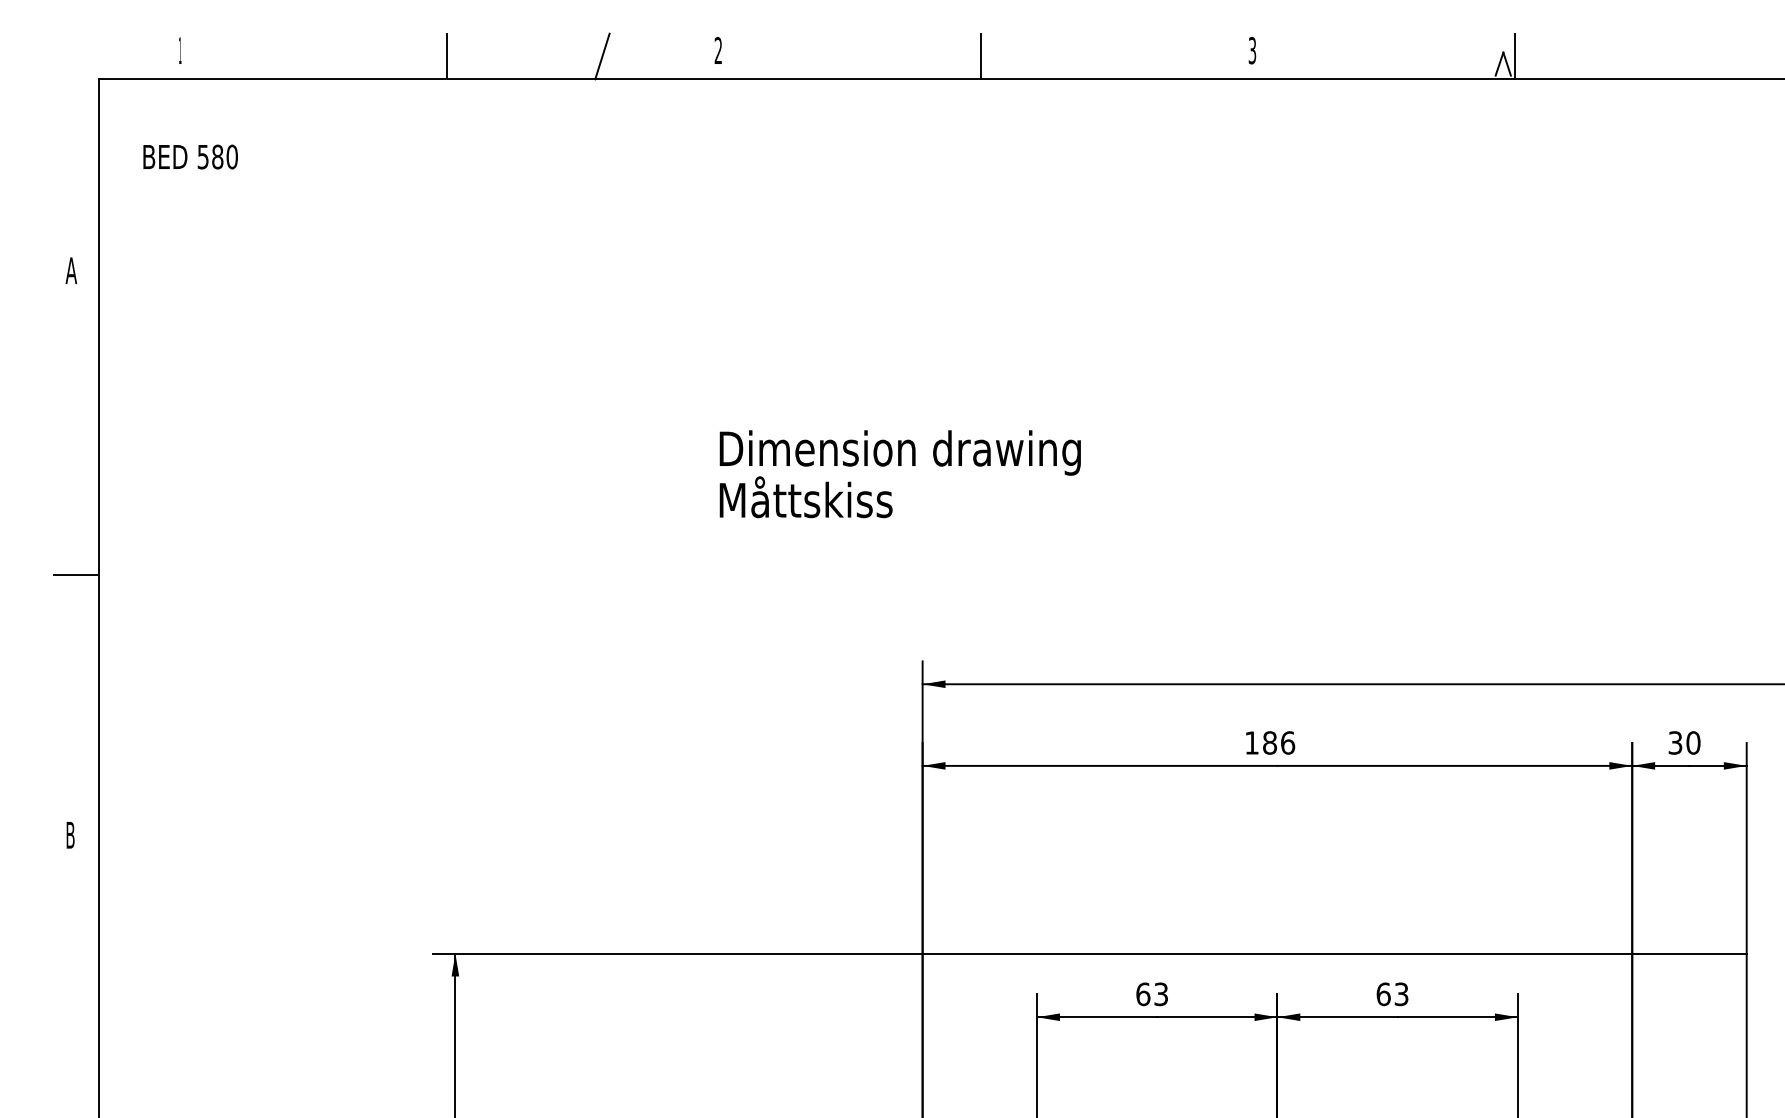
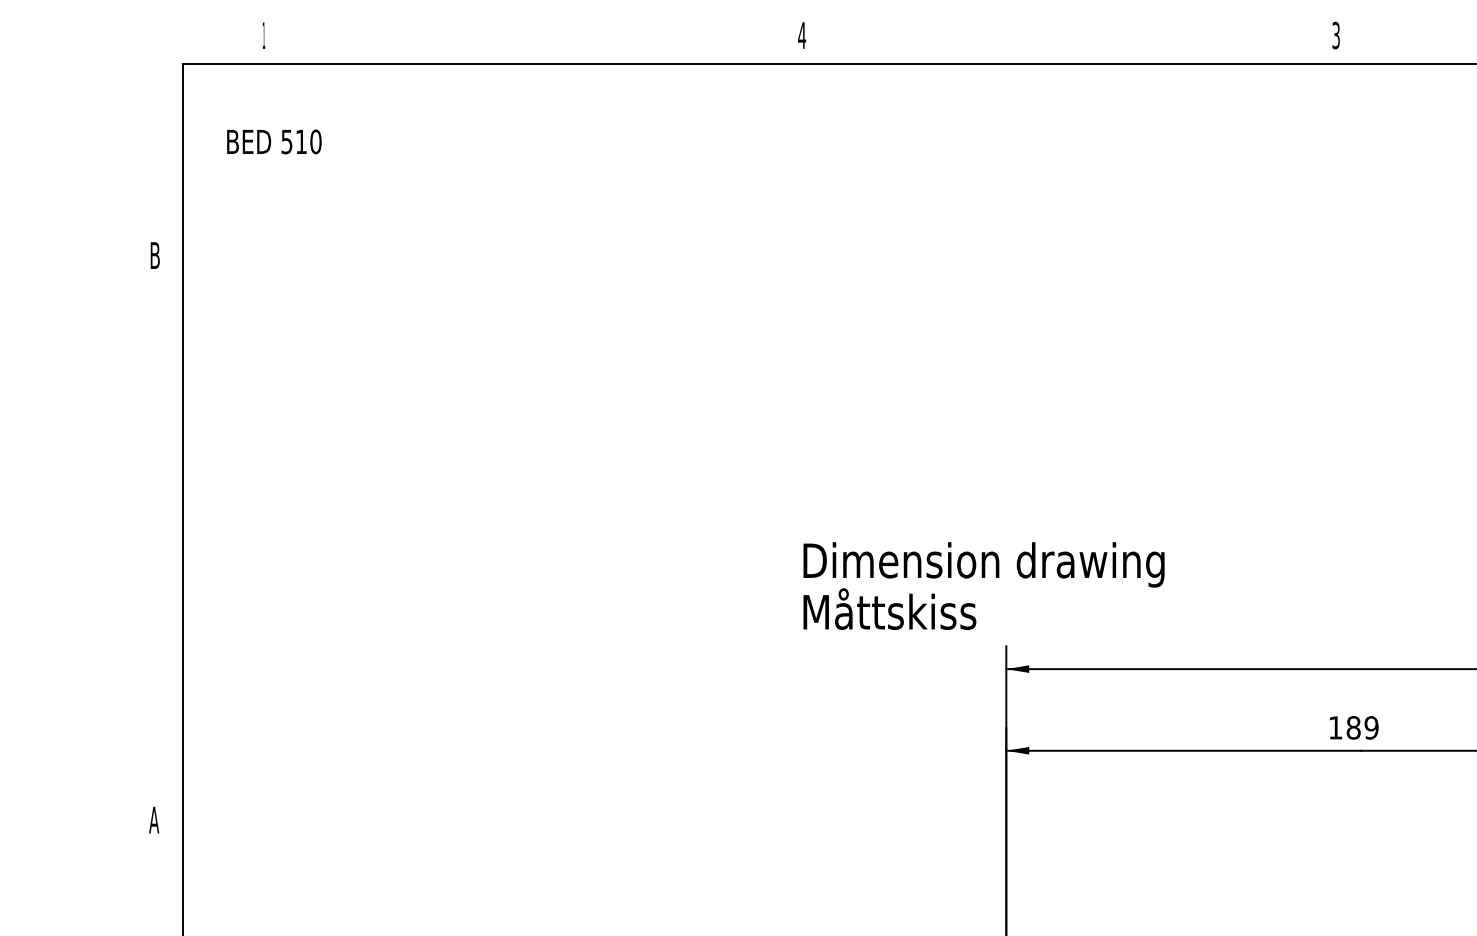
text: (718, 50) -> (802, 35), 2 -> 4
line: (446, 56) -> (530, 41), removed
line: (602, 56) -> (686, 41), removed
line: (980, 56) -> (1064, 41), removed
text: (217, 156) -> (301, 141), 580 -> 510
text: (71, 270) -> (155, 255), A -> B
text: (899, 474) -> (983, 586), moved
line: (76, 575) -> (160, 560), removed
text: (1287, 742) -> (1371, 727), 186 -> 189
text: (70, 835) -> (154, 820), B -> A

